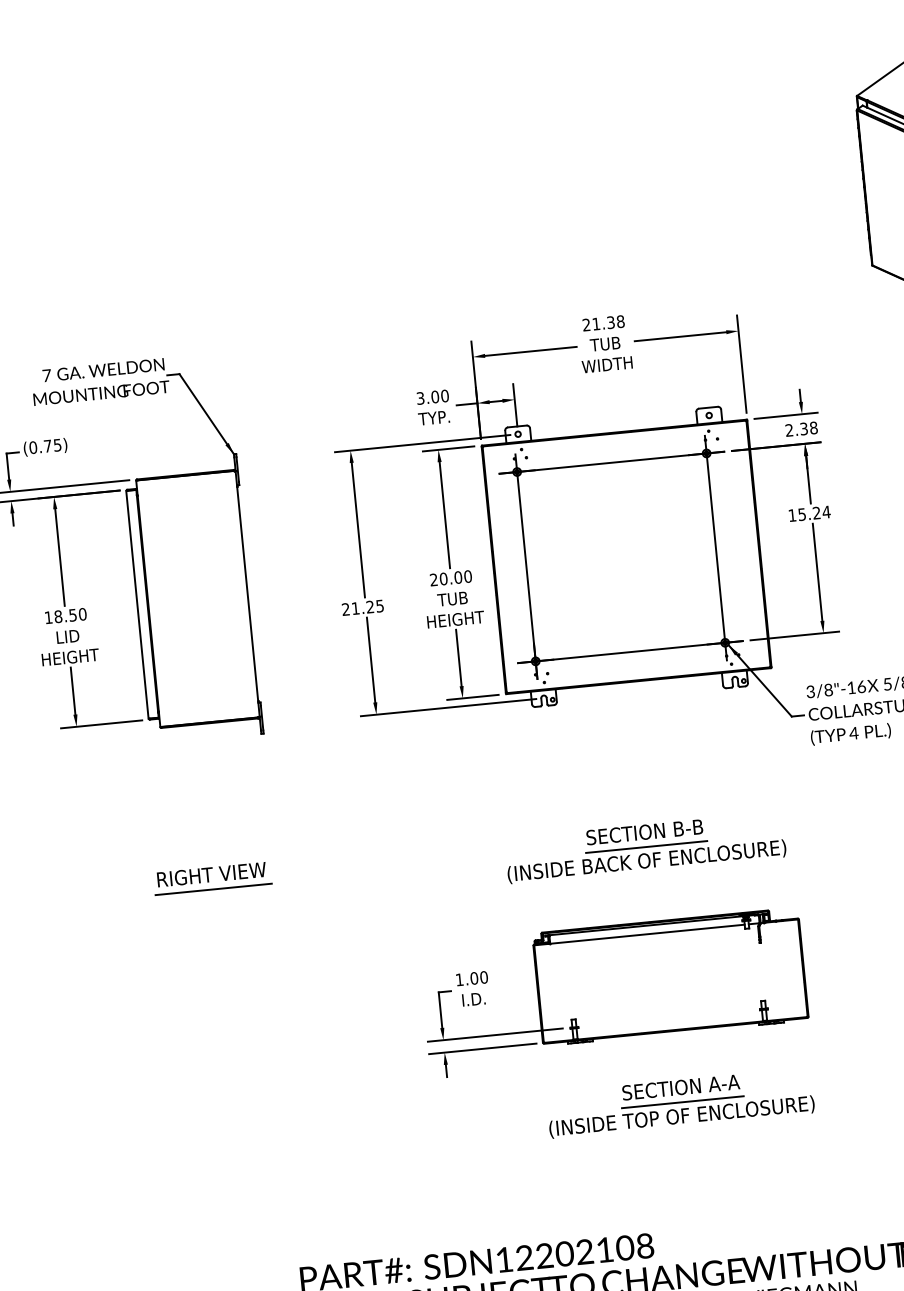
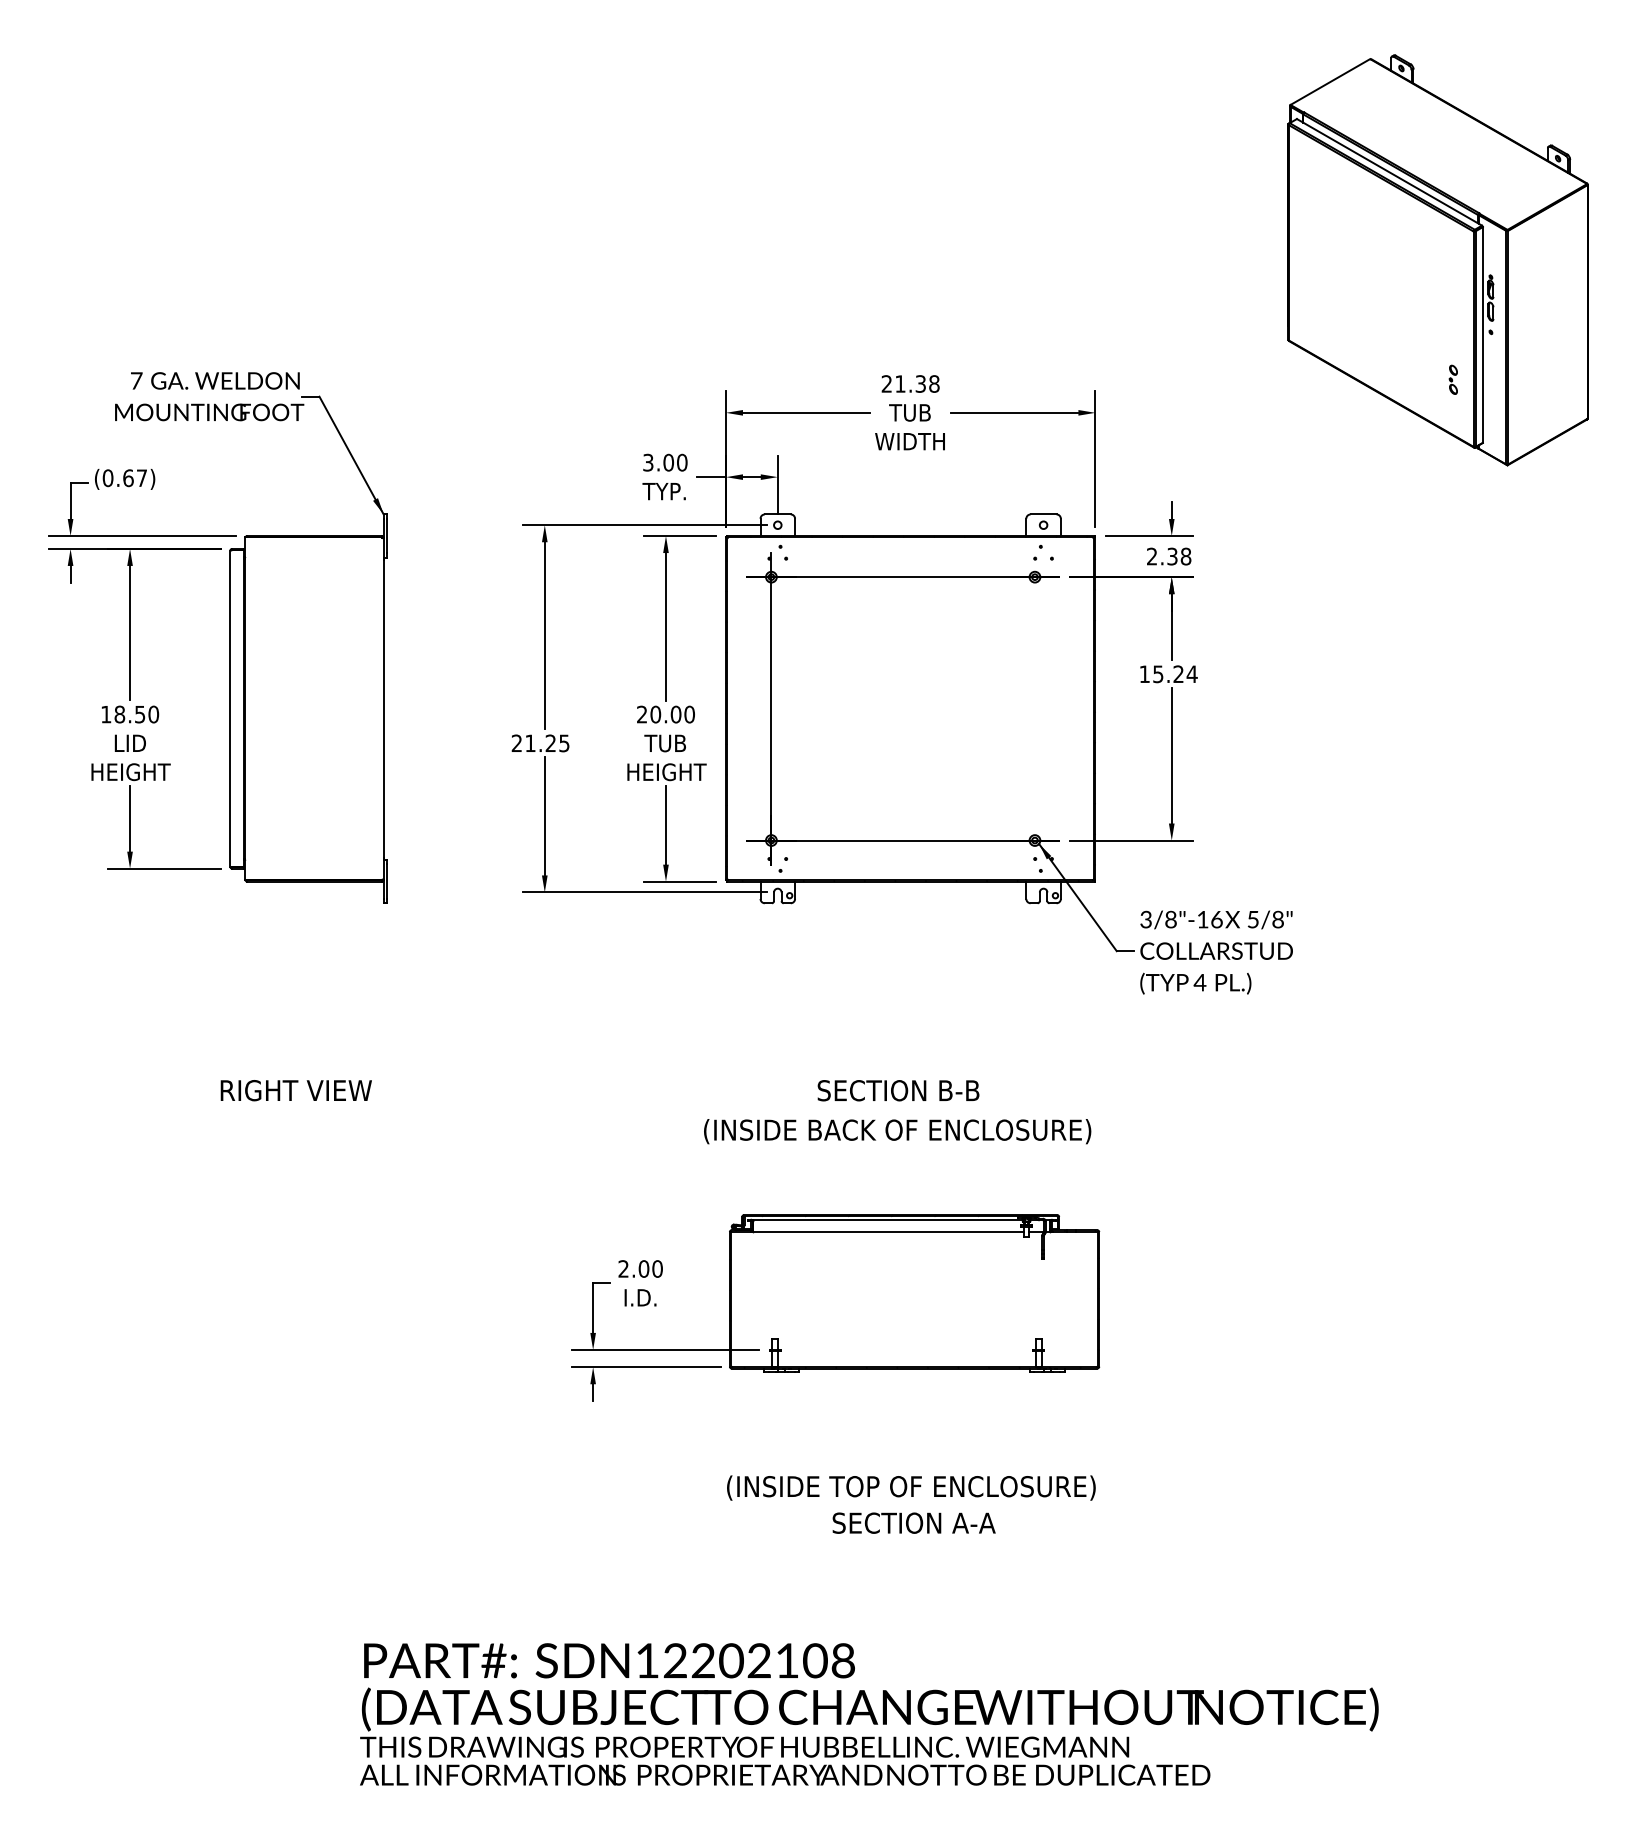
text: (52, 445) -> (134, 478), (0.75) -> (0.67)
line: (715, 547) -> (1034, 708), removed
line: (646, 847) -> (898, 1111), removed
line: (213, 889) -> (296, 1111), removed
text: (459, 979) -> (623, 1268), 1.00 -> 2.00
text: (680, 1087) -> (913, 1522), moved
line: (682, 1102) -> (914, 1467), removed

